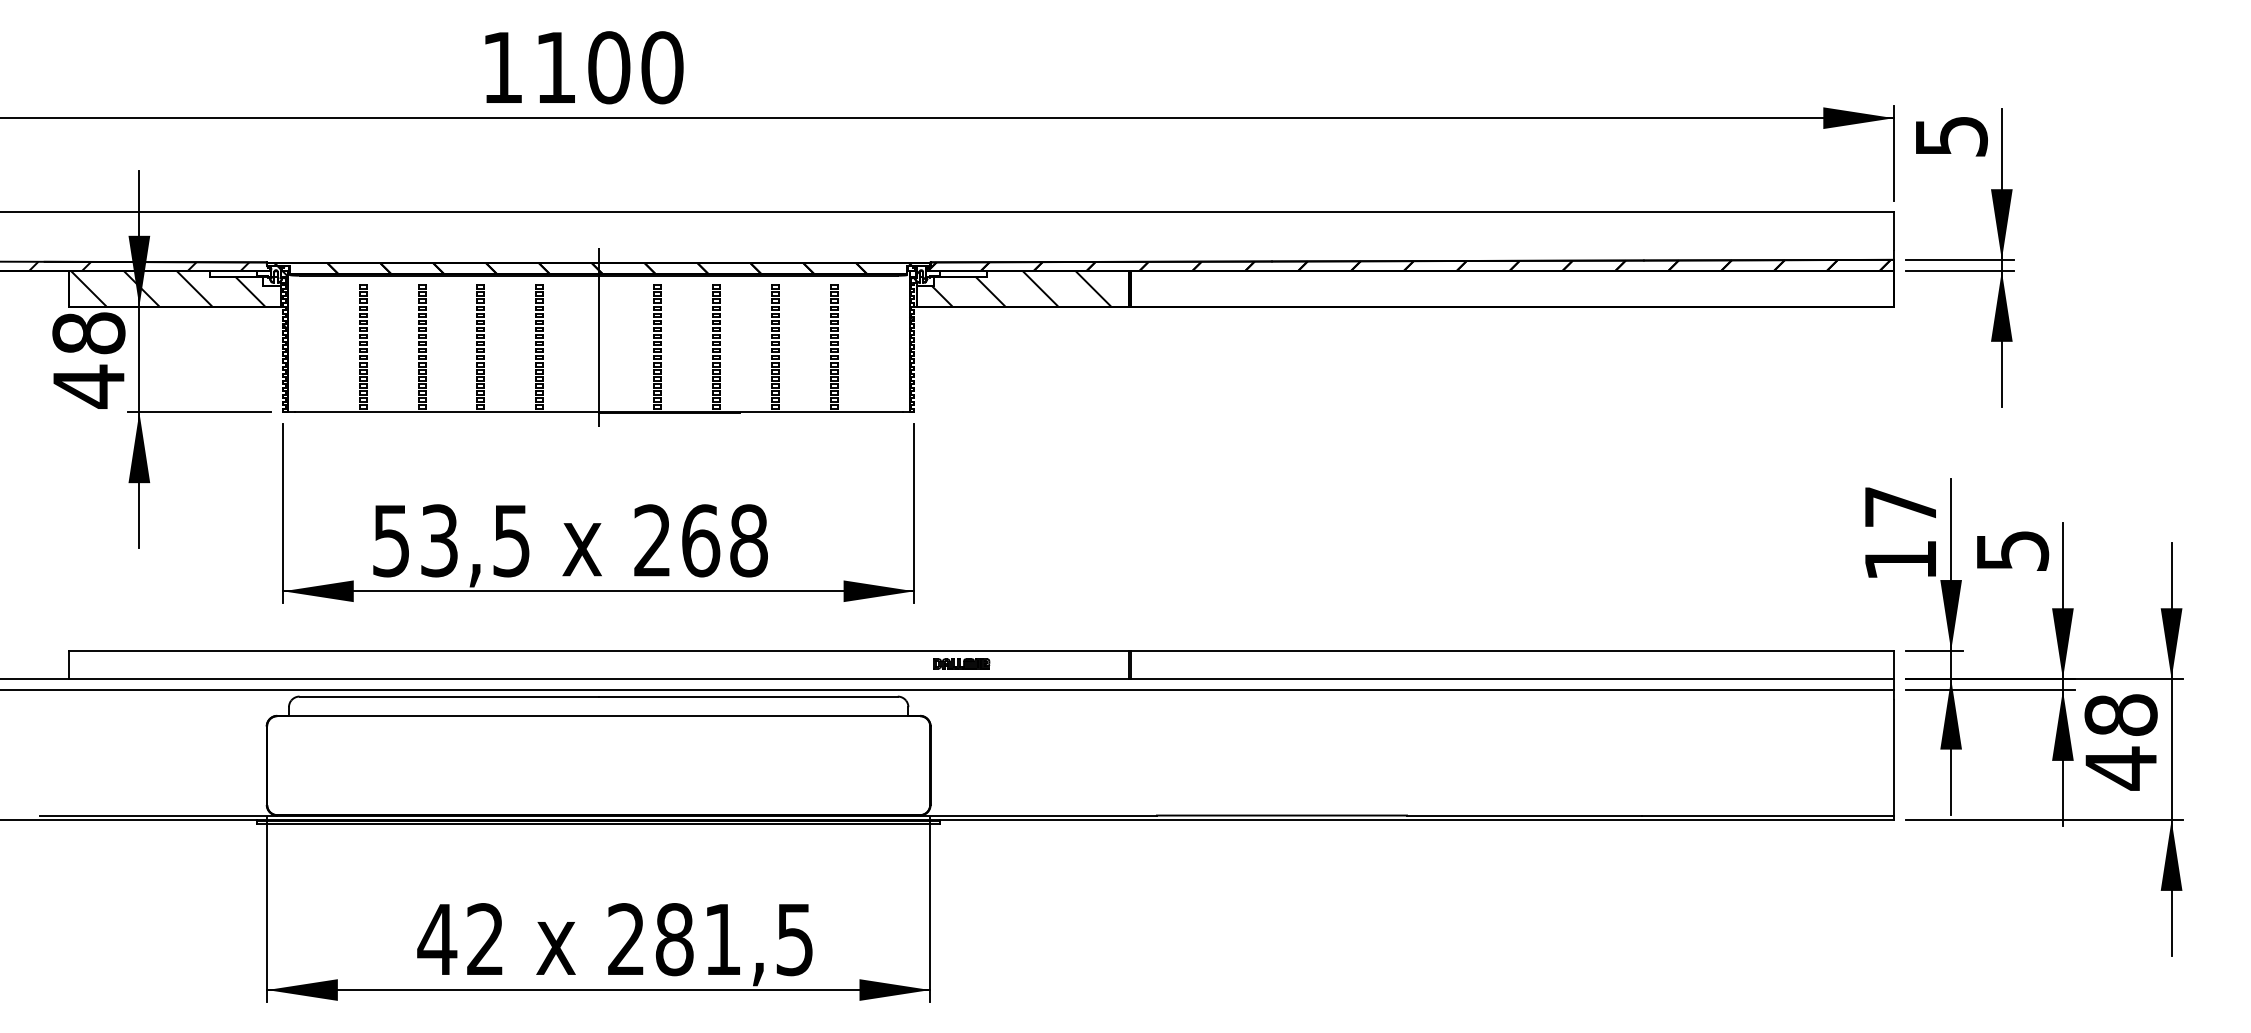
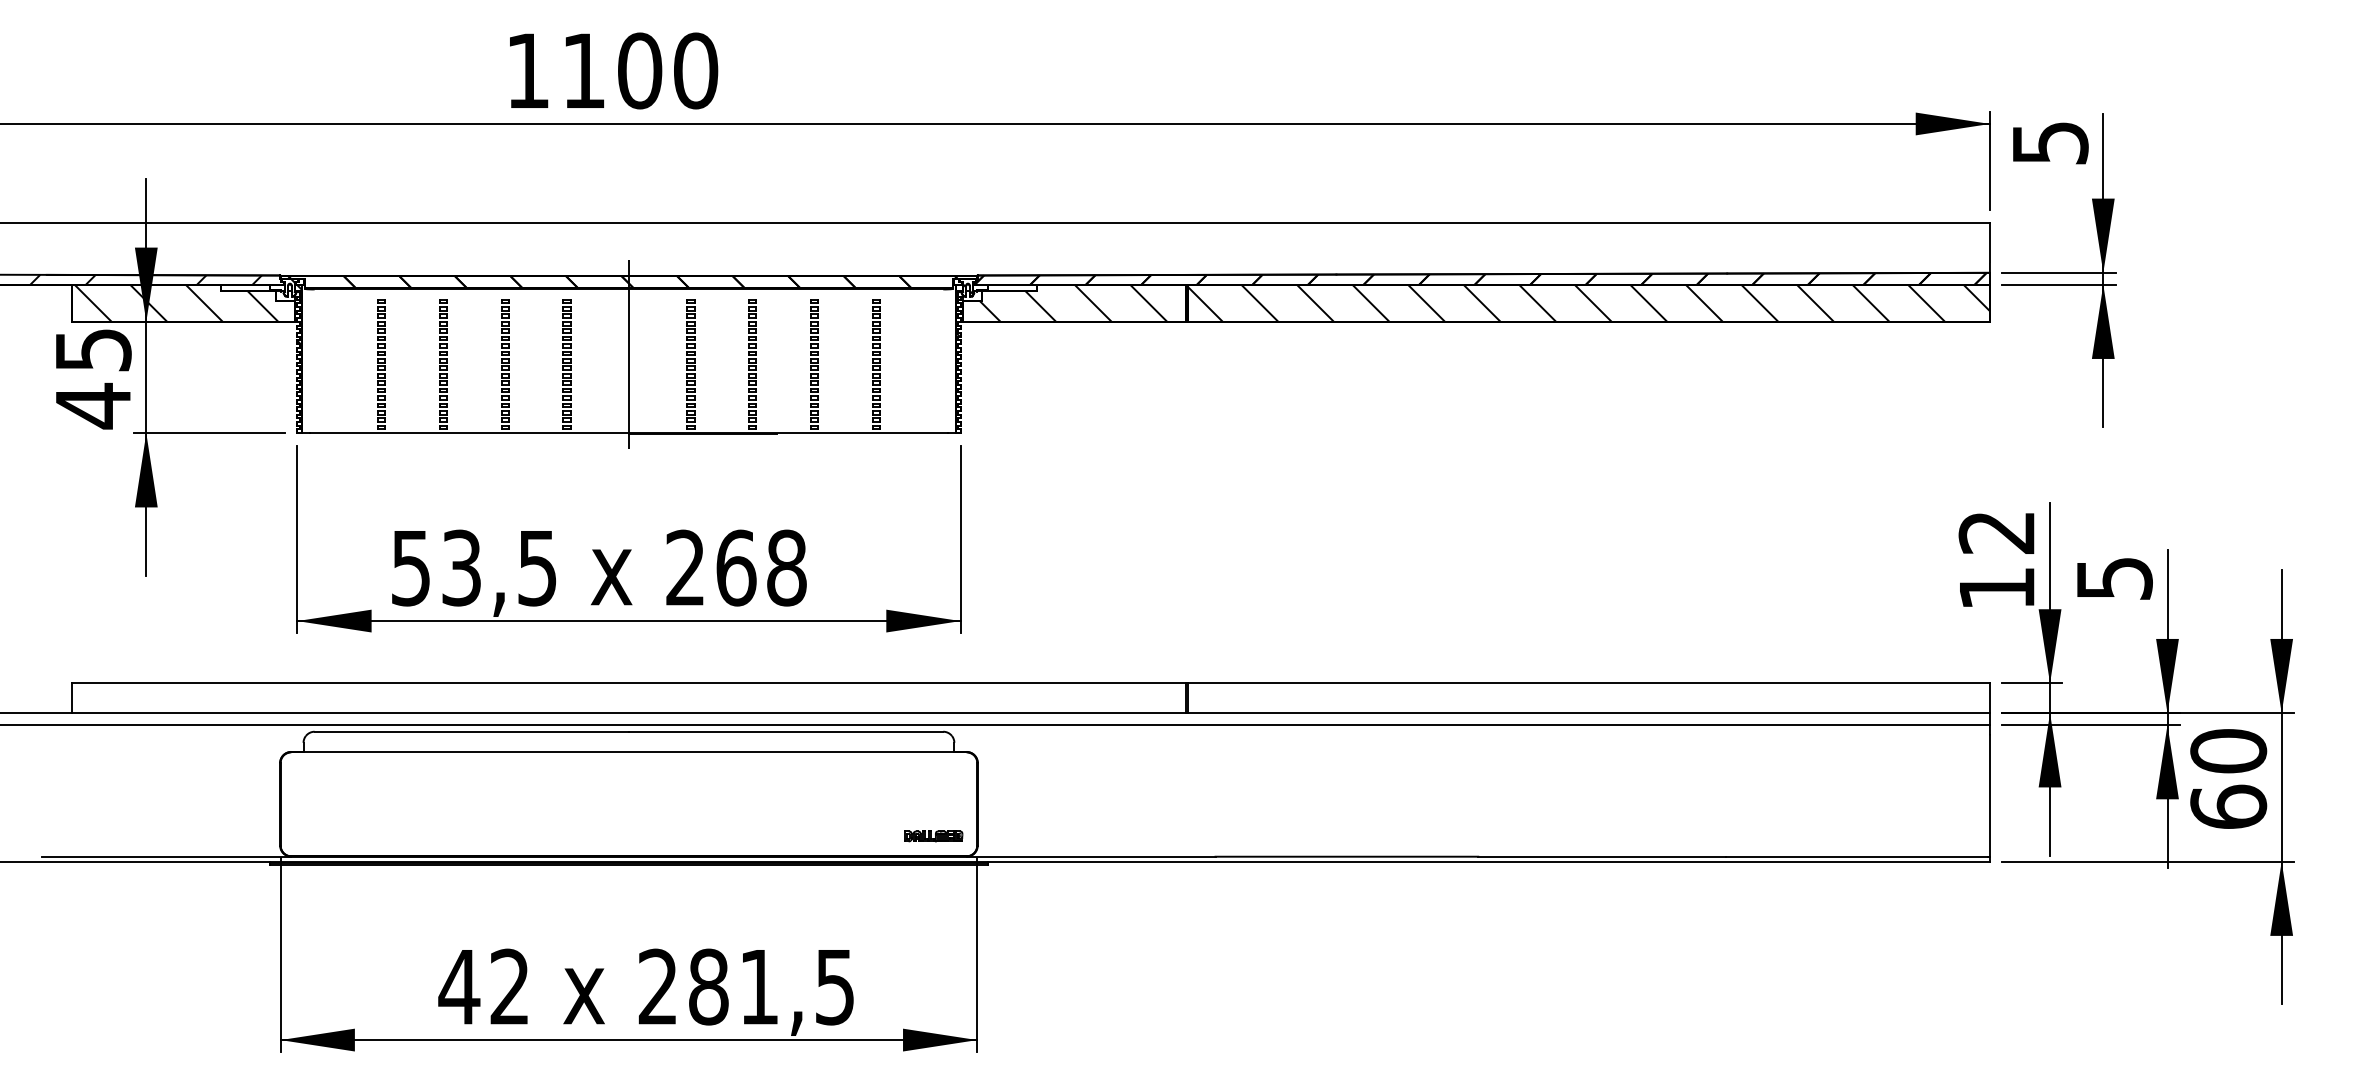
hatch: (1511, 288) -> (1588, 302), added
text: (88, 332) -> (92, 349), 48 -> 45
text: (1900, 506) -> (1996, 532), 17 -> 12
part: (961, 664) -> (933, 836), moved
text: (2120, 742) -> (2228, 779), 48 -> 60

